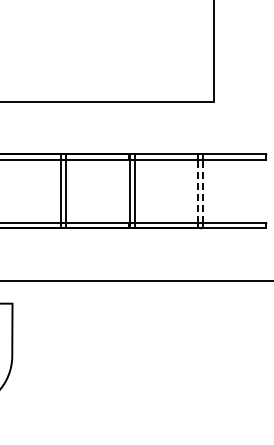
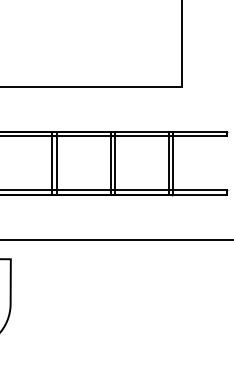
line: (197, 191) -> (168, 163), dashed -> solid
line: (203, 191) -> (173, 163), dashed -> solid

